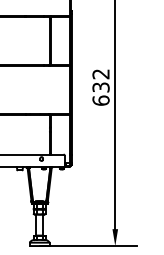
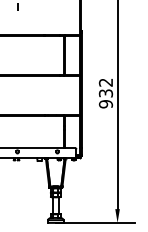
text: (100, 101) -> (105, 104), 632 -> 932

